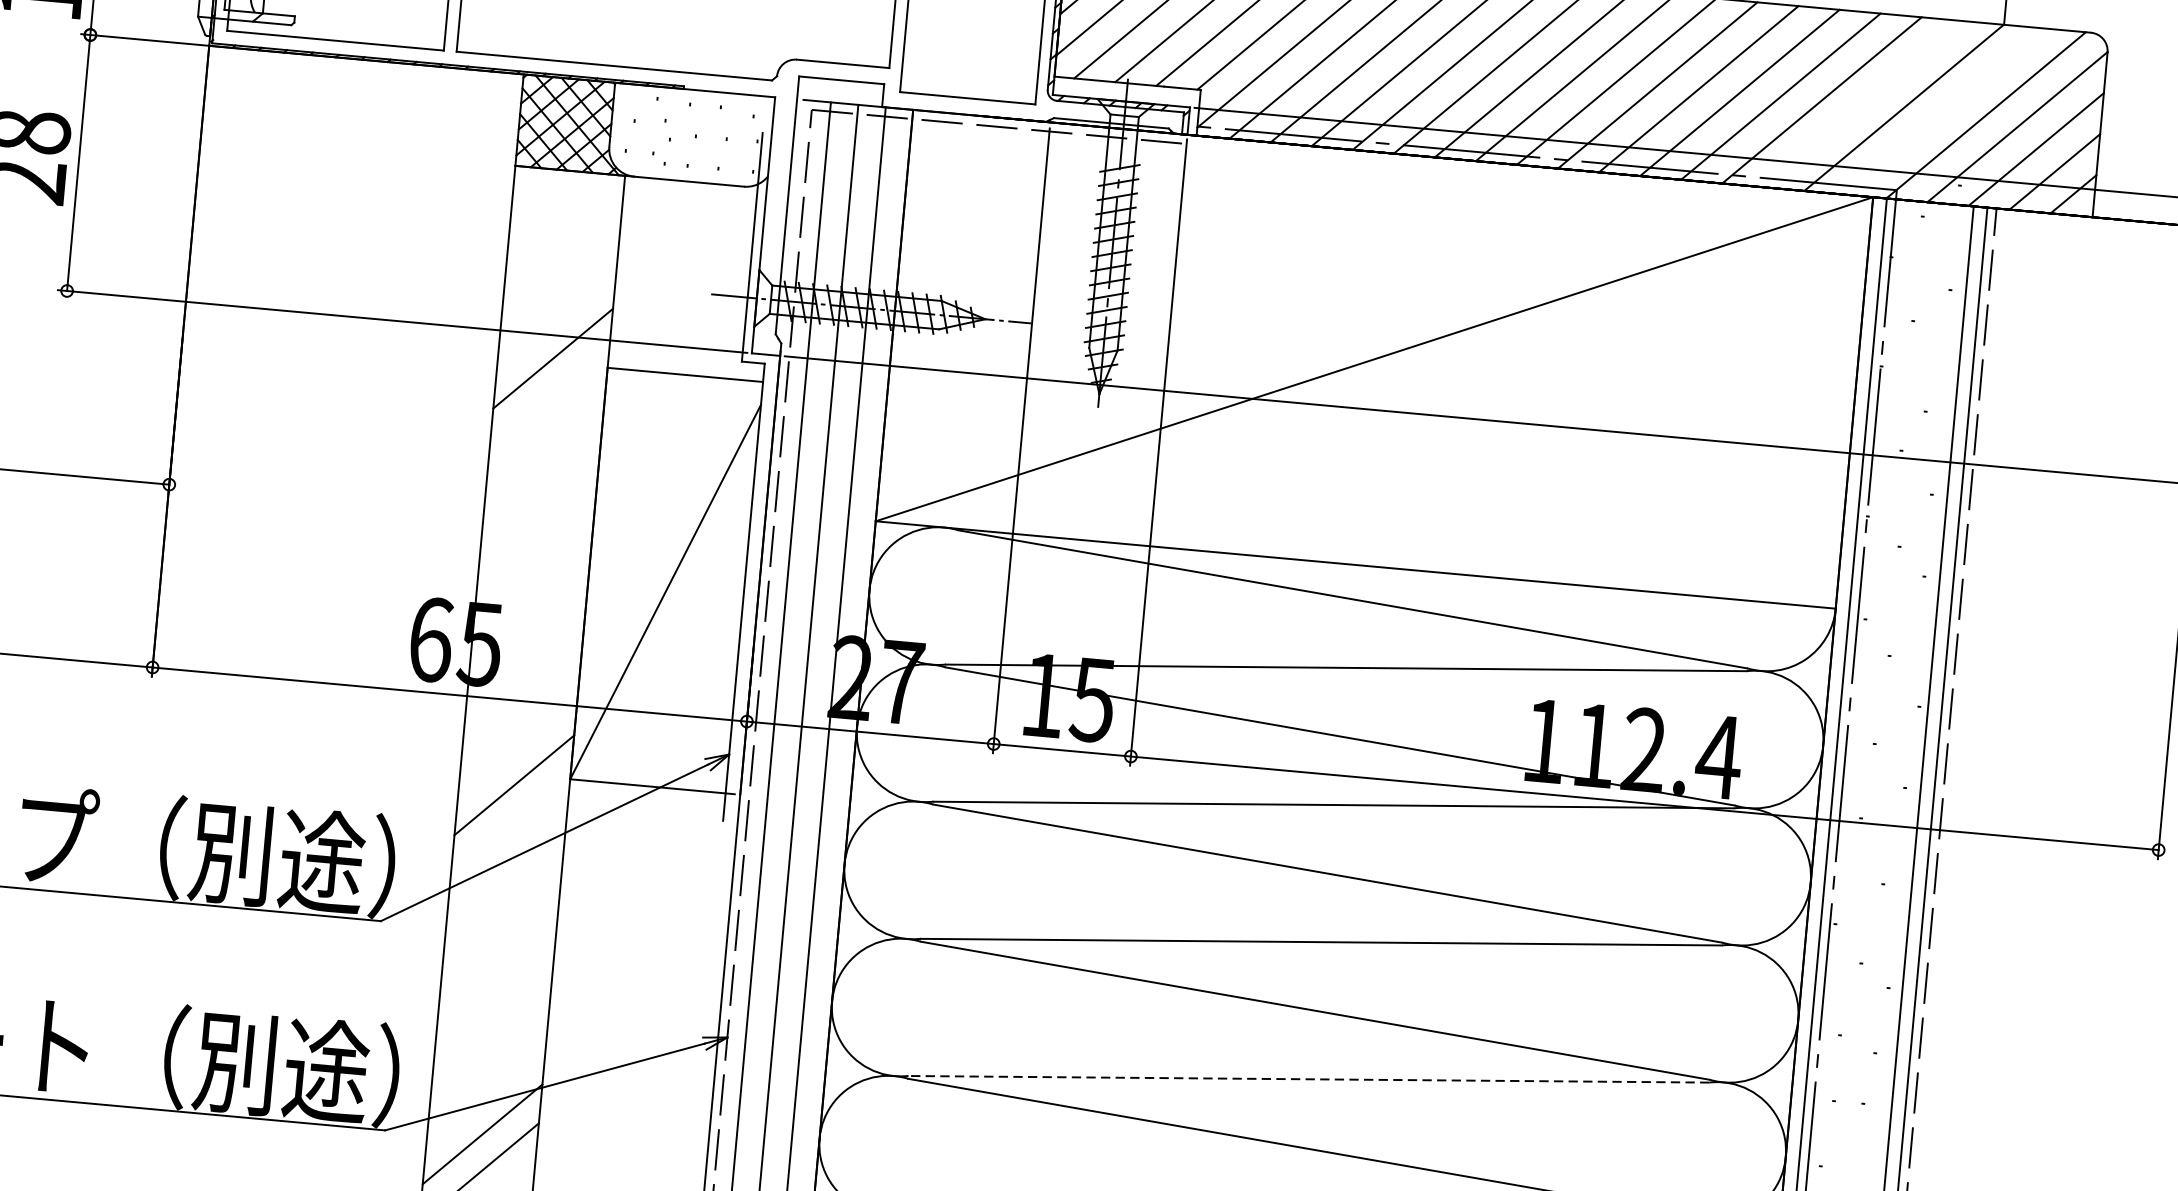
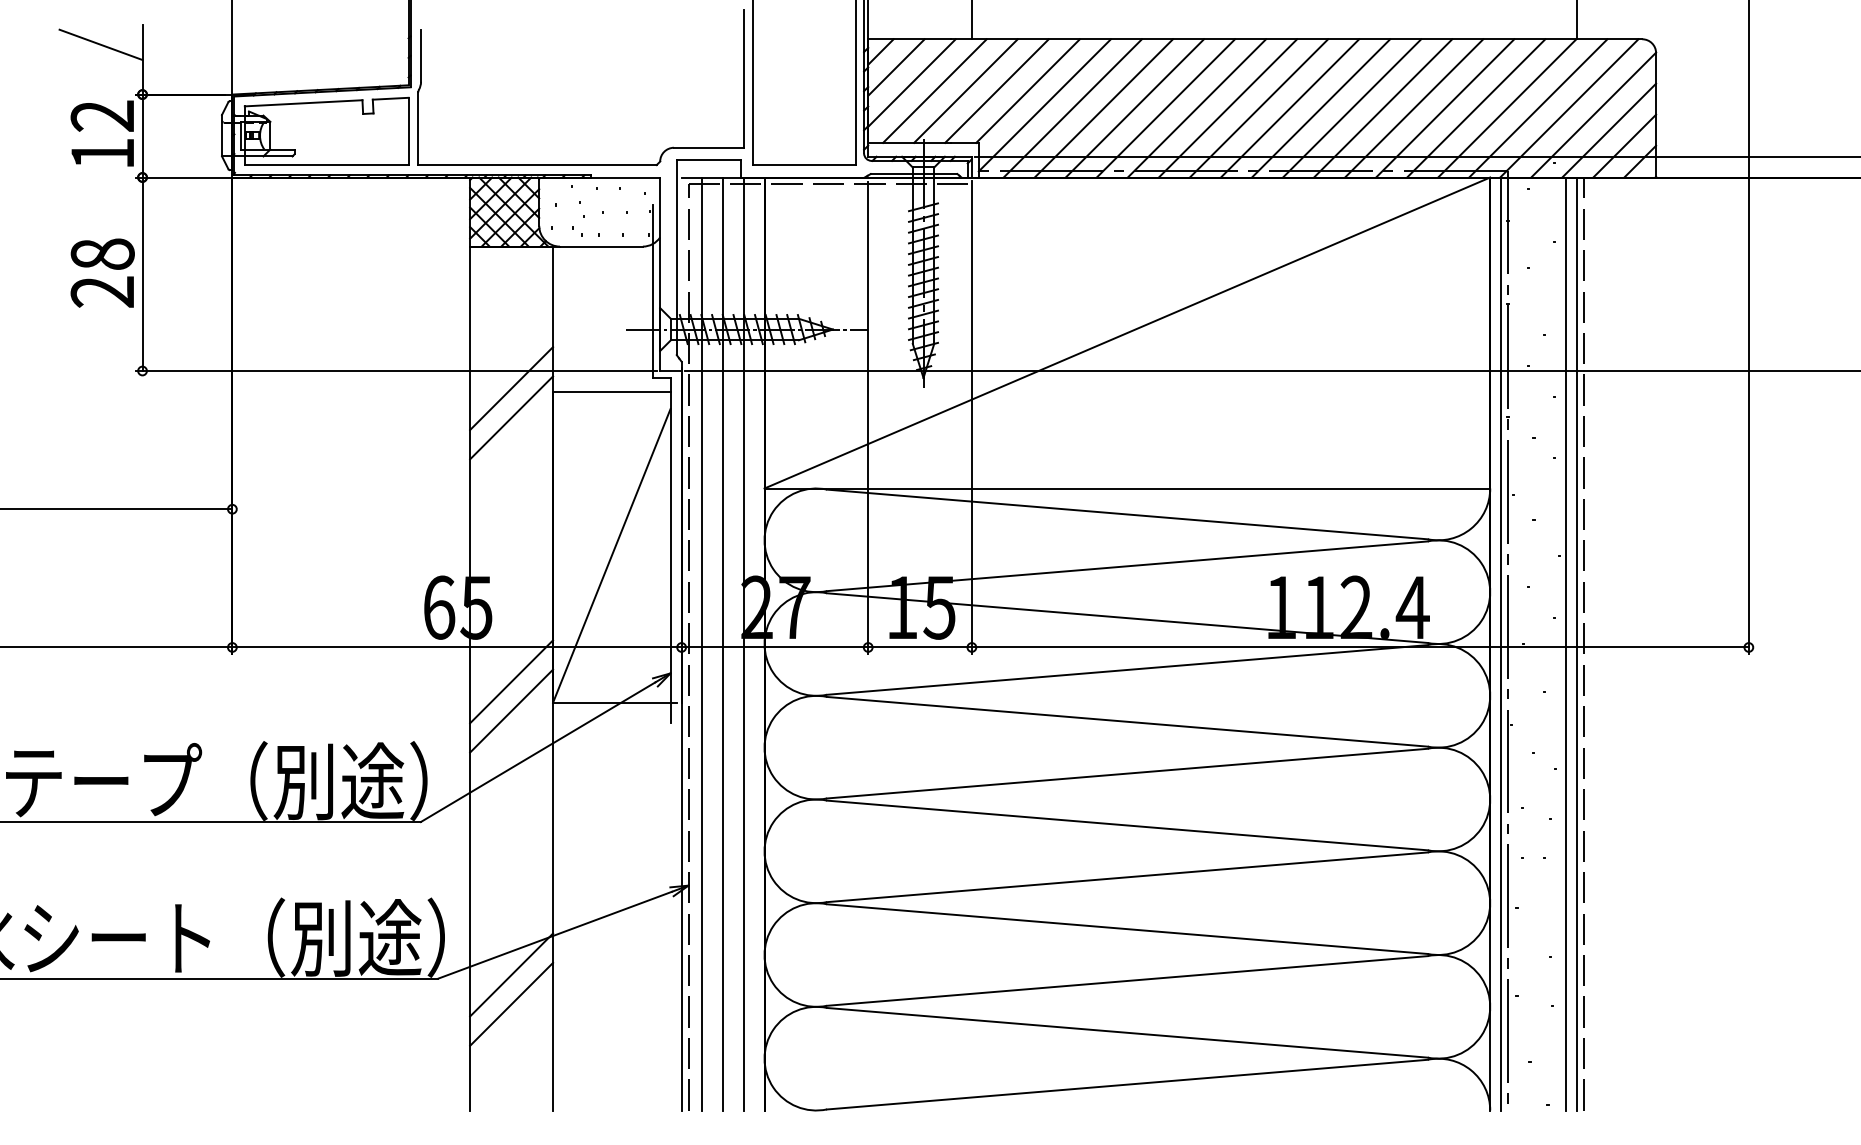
line: (1863, 104) -> (1476, 108), added
line: (1945, 111) -> (1538, 108), added
line: (549, 396) -> (511, 417), added
line: (517, 746) -> (511, 681), added
line: (1307, 1079) -> (1126, 877), dashed -> solid

